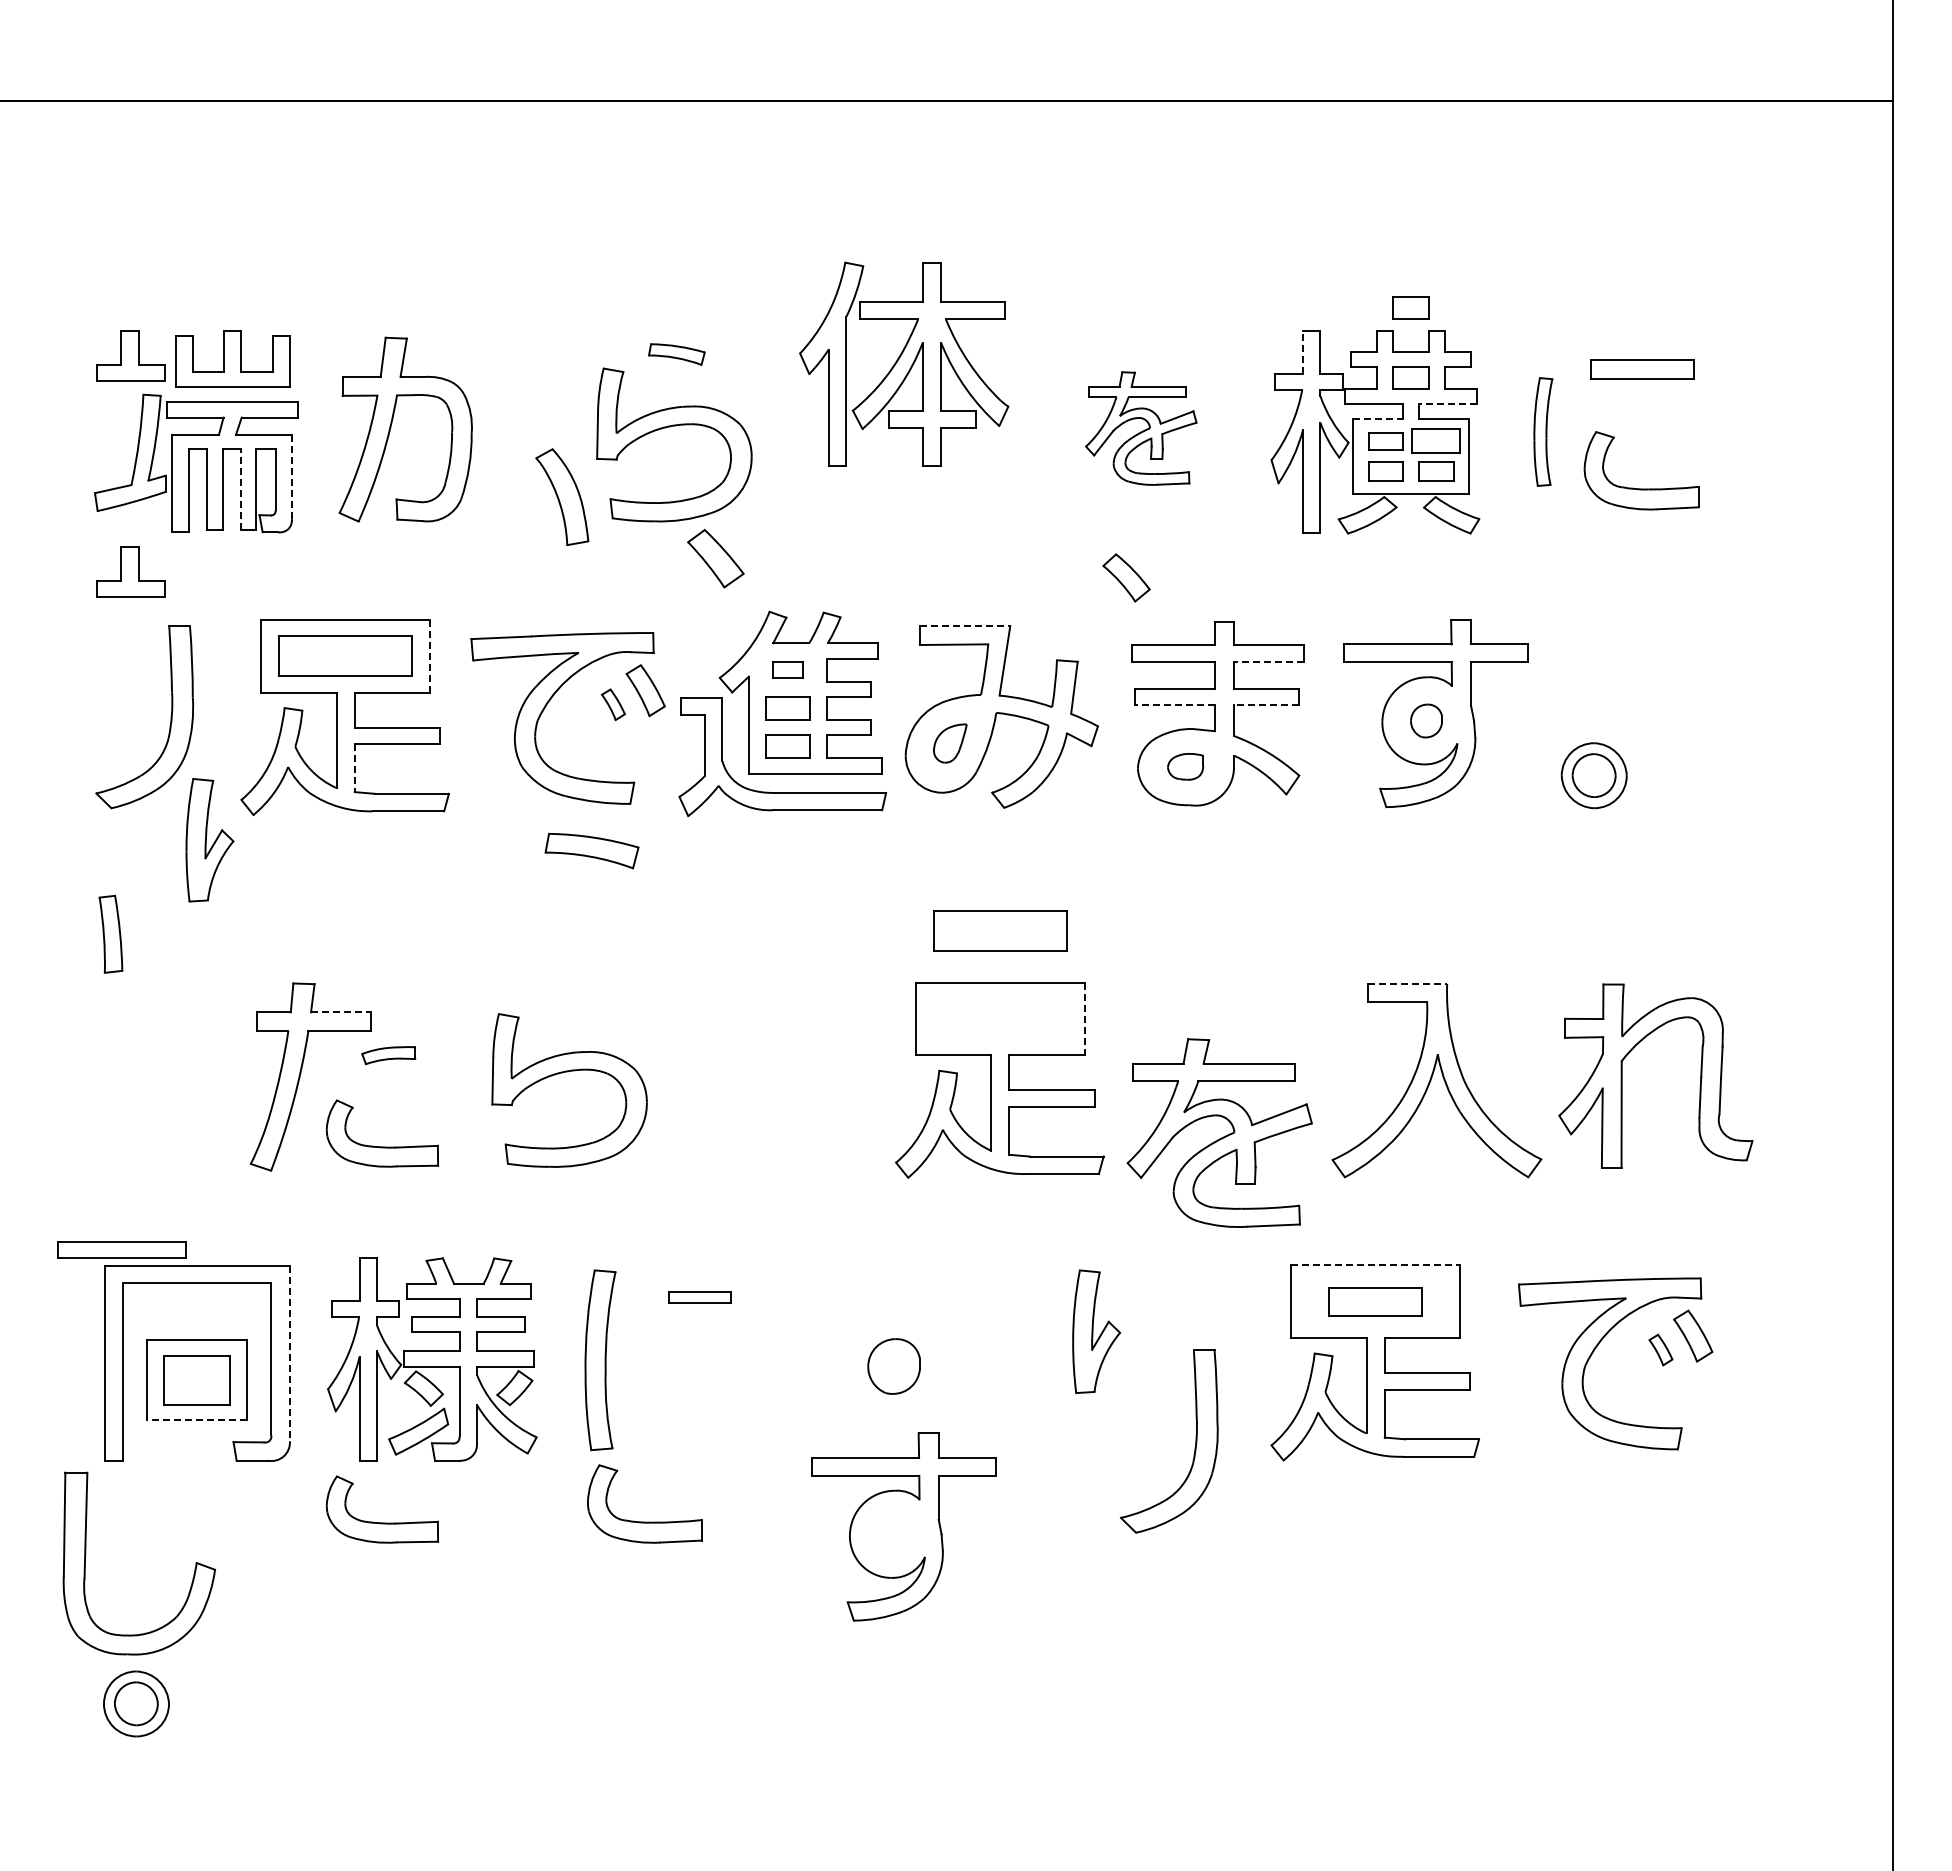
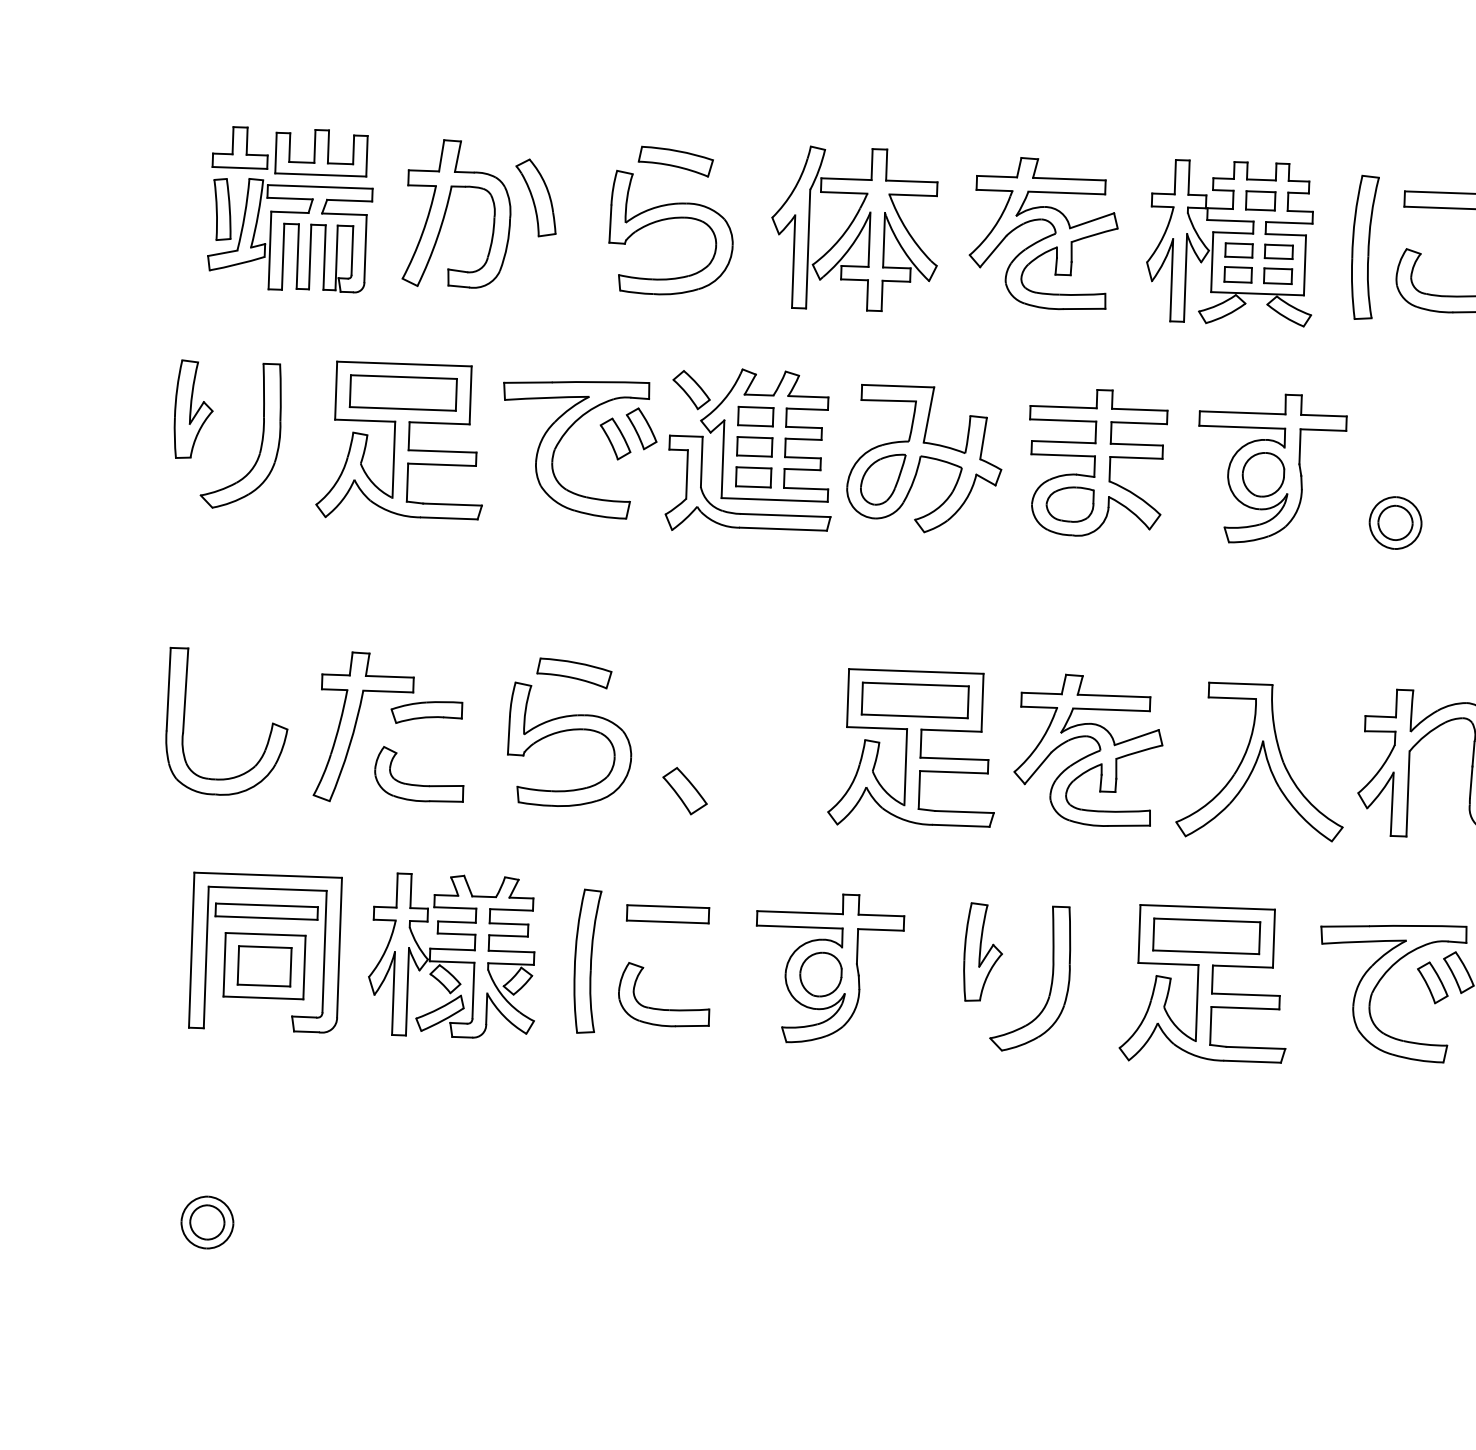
part: (1410, 307) -> (1262, 144), removed
line: (1303, 352) -> (1175, 177), dashed -> solid
part: (676, 354) -> (675, 161), size x1.67
part: (904, 363) -> (855, 228), moved
line: (1447, 404) -> (1288, 222), dashed -> solid
line: (1378, 419) -> (1233, 233), dashed -> solid
part: (1141, 428) -> (1044, 233), size x1.67
part: (1543, 431) -> (1364, 247), size x1.67
part: (1436, 441) -> (1279, 252), size x0.71
line: (291, 477) -> (365, 249), dashed -> solid
line: (241, 489) -> (325, 257), dashed -> solid
part: (562, 496) -> (536, 197), moved
part: (715, 558) -> (684, 791), moved
part: (130, 571) -> (234, 319), removed
part: (1126, 577) -> (691, 389), moved
line: (965, 626) -> (898, 386), dashed -> solid
line: (430, 656) -> (471, 395), dashed -> solid
line: (1268, 661) -> (1139, 422), dashed -> solid
part: (787, 670) -> (755, 416), size x1.43
part: (613, 704) -> (615, 438), size x1.67
line: (1174, 705) -> (1062, 455), dashed -> solid
line: (1266, 705) -> (1136, 457), dashed -> solid
part: (1426, 720) -> (1263, 474), size x1.67
part: (950, 743) -> (883, 479), size x1.67
part: (1185, 766) -> (1069, 504), size x1.67
line: (354, 768) -> (407, 482), dashed -> solid
part: (209, 840) -> (193, 409), moved
part: (591, 850) -> (573, 673), moved
part: (1000, 930) -> (915, 700), moved
part: (110, 933) -> (222, 208), moved
line: (1407, 983) -> (1240, 683), dashed -> solid
line: (341, 1012) -> (390, 676), dashed -> solid
line: (1084, 1019) -> (982, 703), dashed -> solid
part: (388, 1055) -> (426, 712), size x1.67
part: (1219, 1132) -> (1088, 750), moved
part: (121, 1249) -> (266, 911), moved
line: (1376, 1265) -> (1208, 907), dashed -> solid
part: (699, 1297) -> (667, 914), size x1.67
part: (1375, 1301) -> (1206, 936), size x1.43
part: (1660, 1349) -> (1432, 982), size x1.67
line: (289, 1353) -> (339, 947), dashed -> solid
line: (196, 1420) -> (263, 998), dashed -> solid
part: (1194, 1447) -> (1050, 984), moved
part: (644, 1521) -> (663, 1009), moved
part: (381, 1522) -> (407, 1084), removed
part: (903, 1526) -> (828, 968), moved
part: (86, 1555) -> (185, 714), moved

